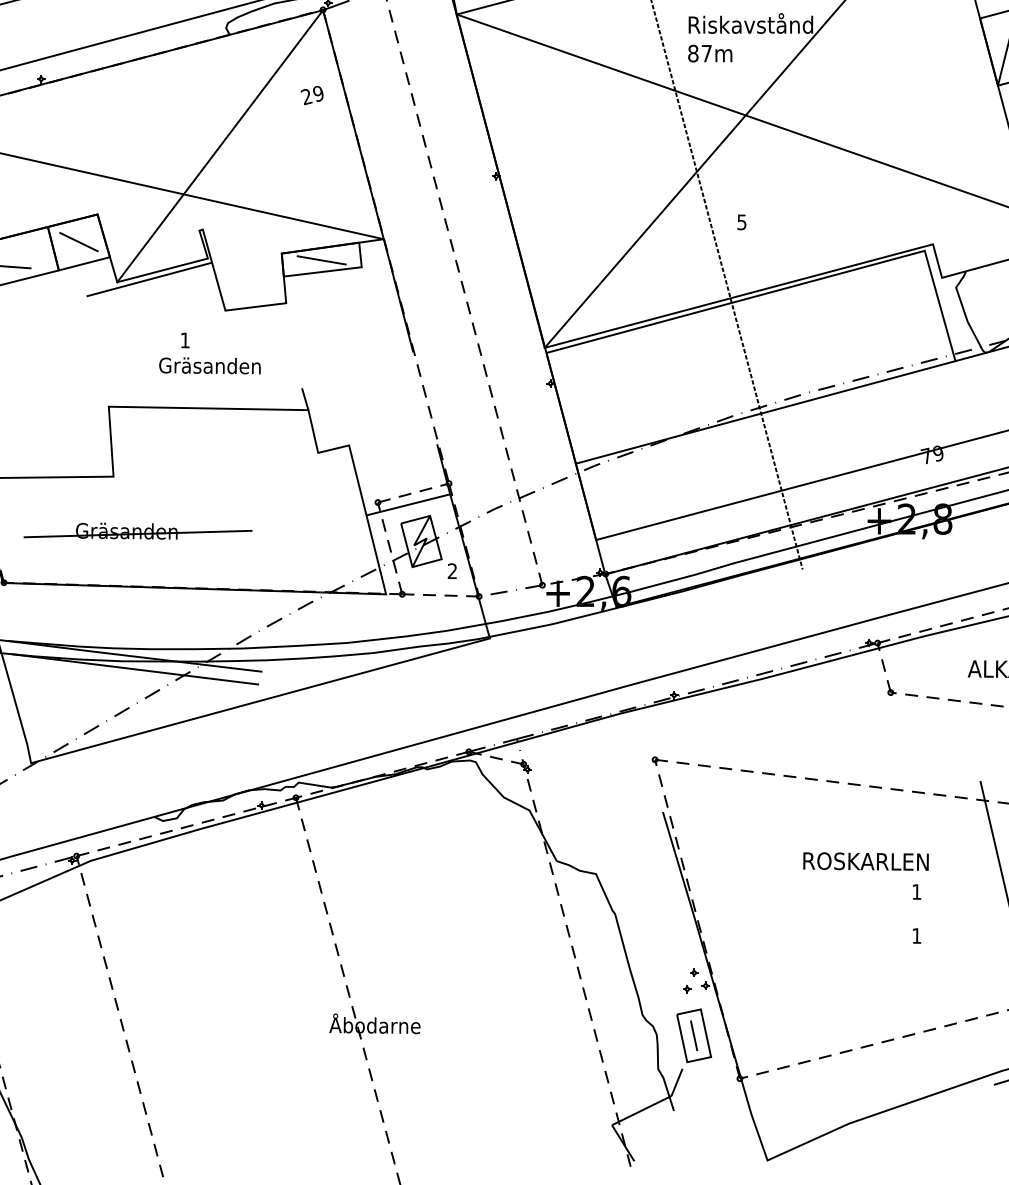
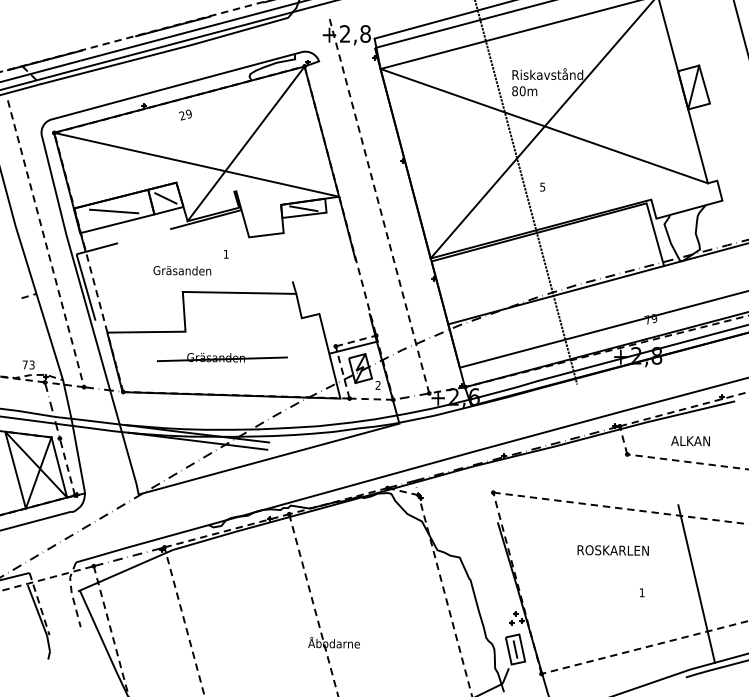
text: (706, 54) -> (522, 91), 87m -> 80m
part: (312, 94) -> (185, 114), moved
part: (210, 365) -> (182, 270), moved
part: (138, 530) -> (222, 357), moved
part: (917, 891) -> (642, 567), removed

